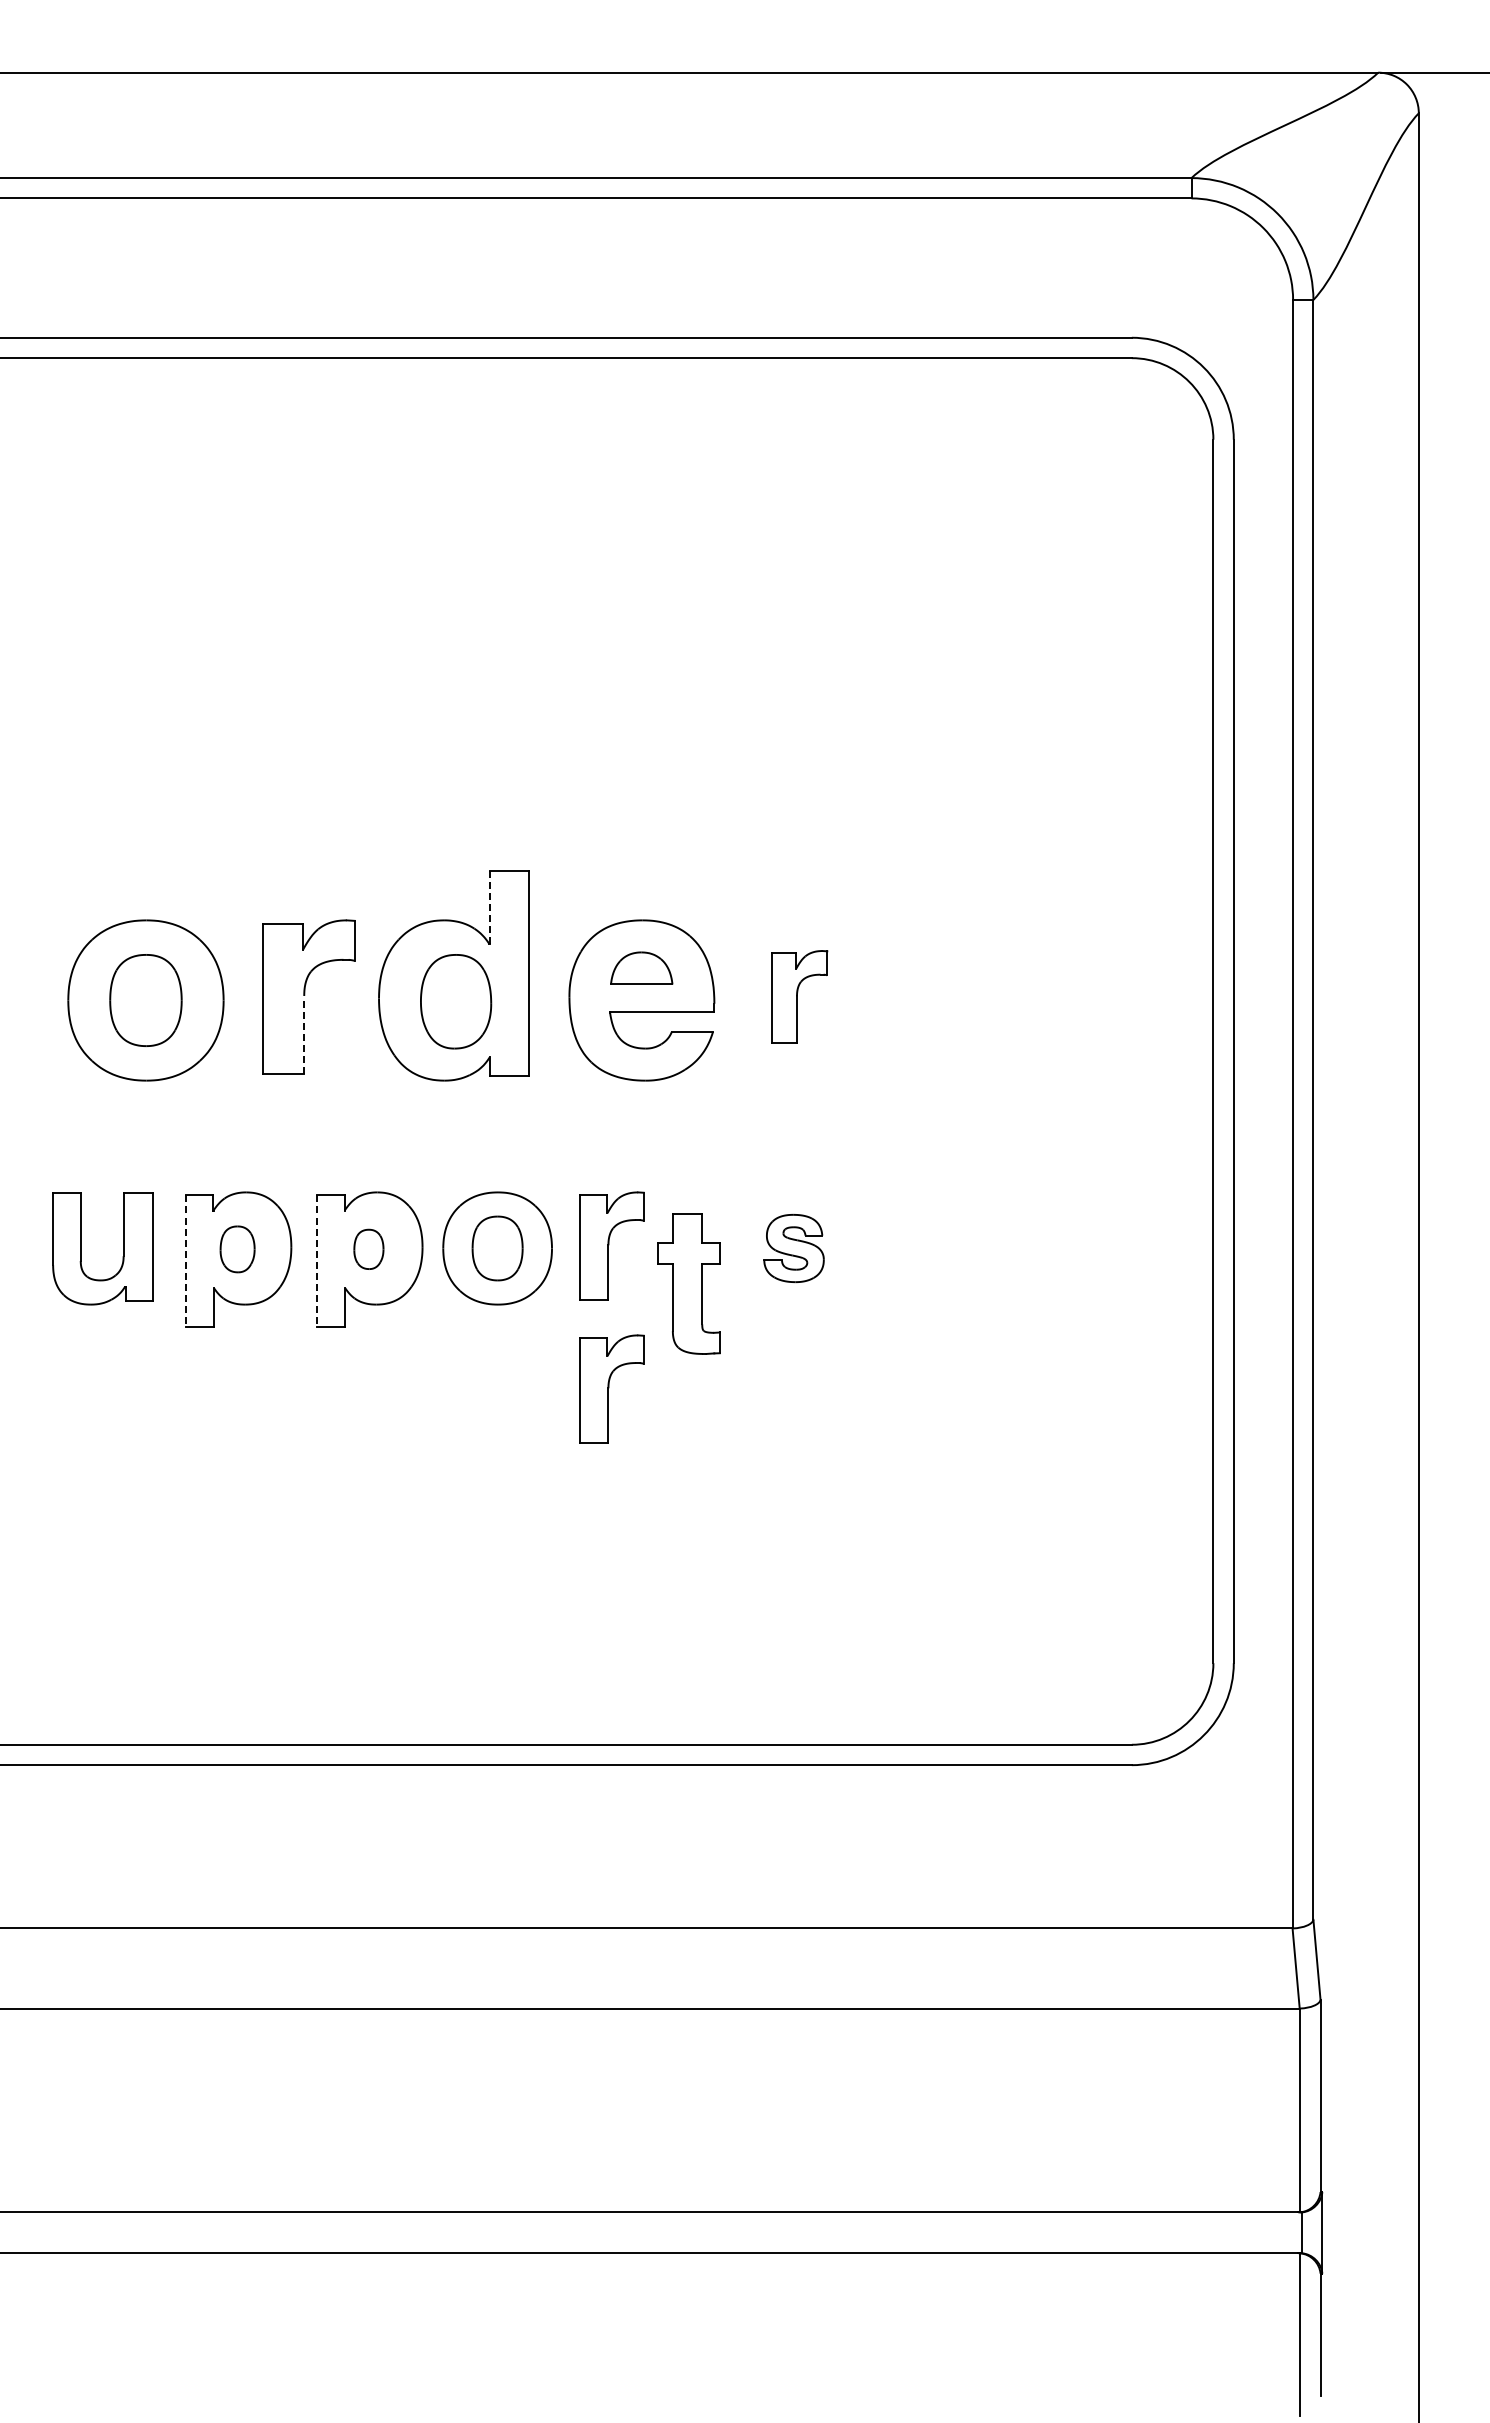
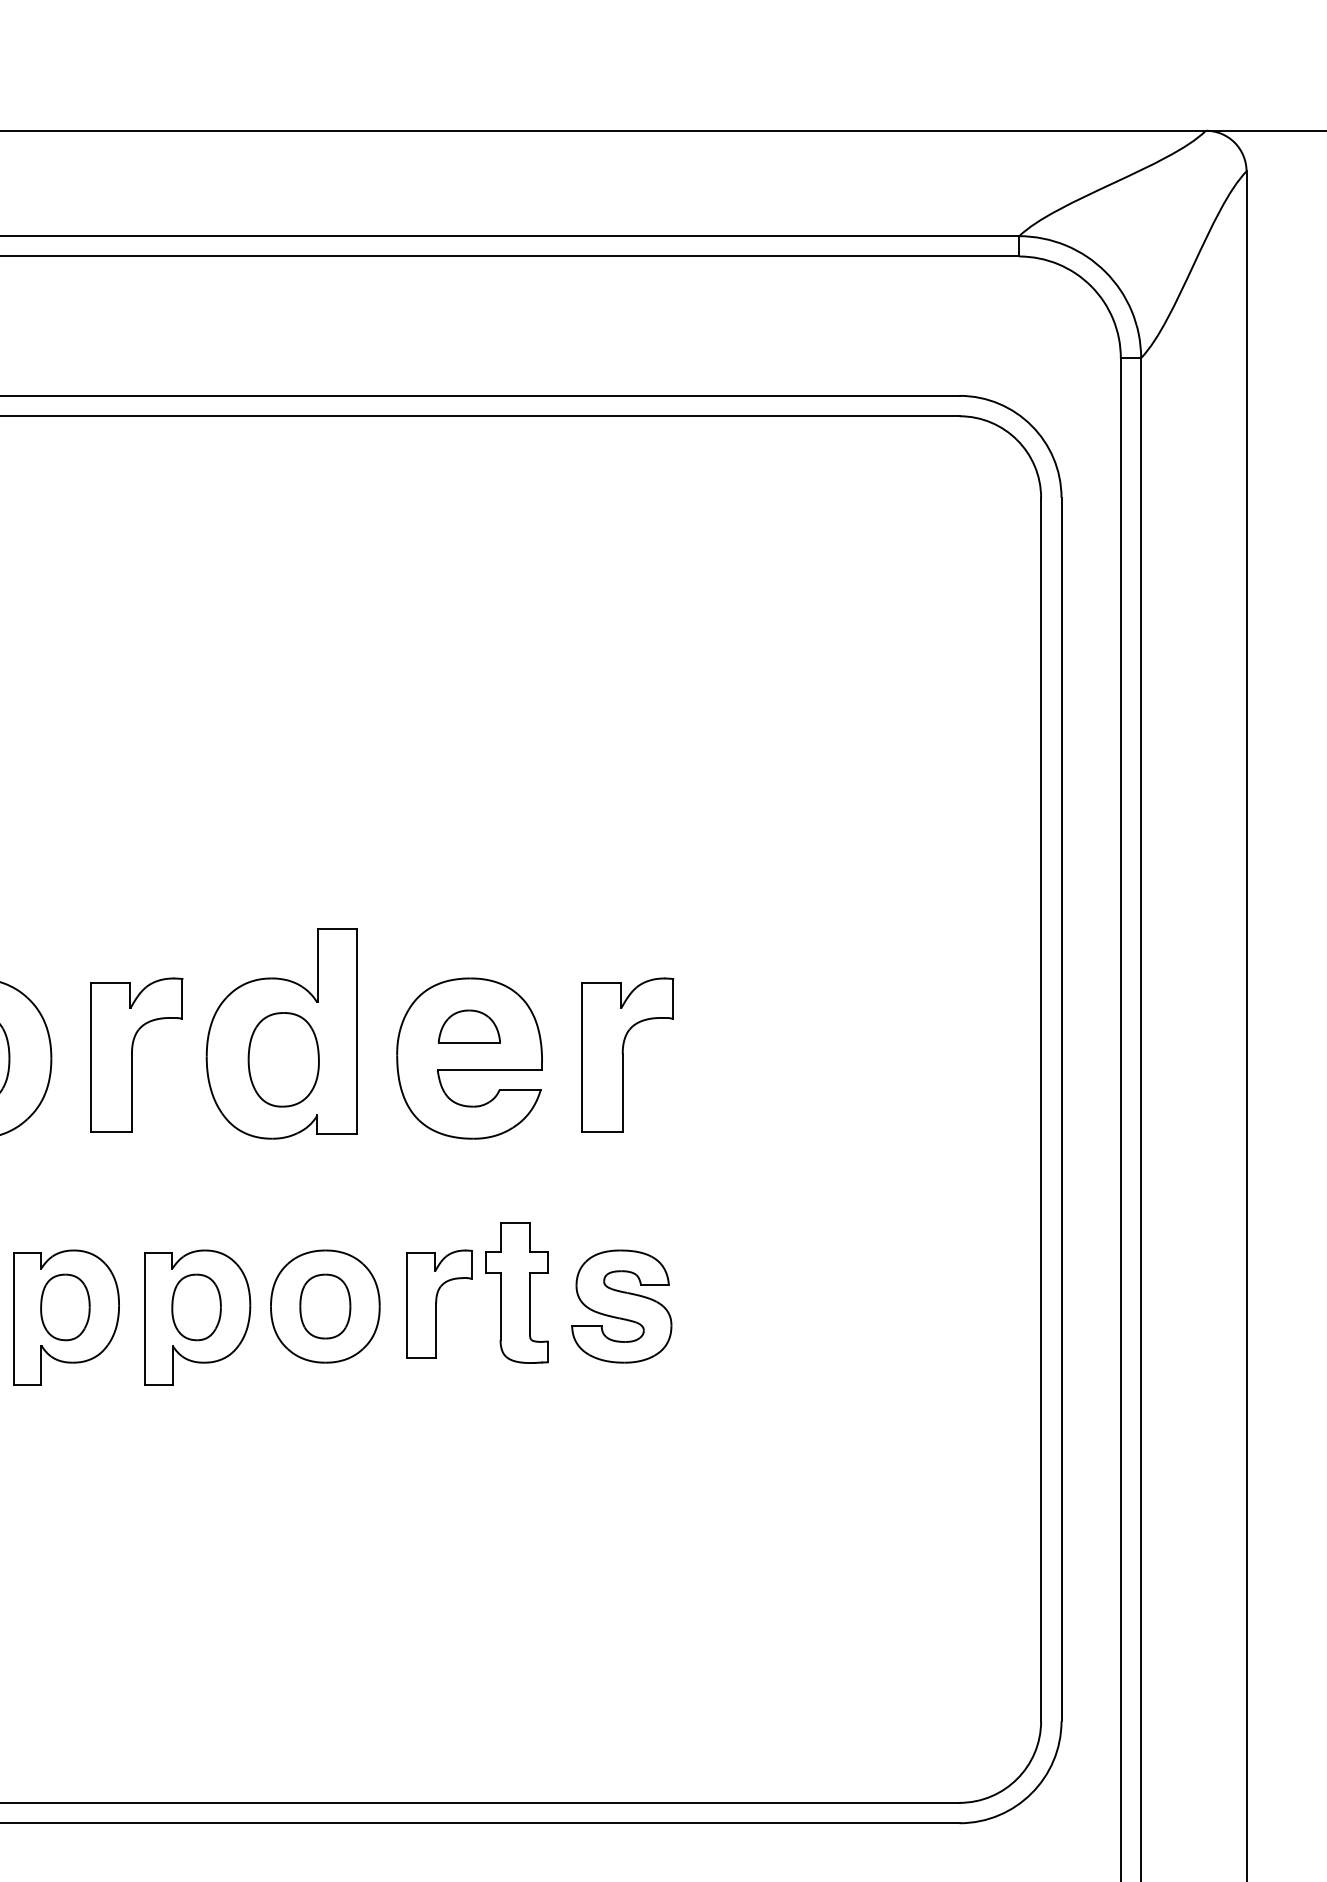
line: (489, 907) -> (317, 965), dashed -> solid
part: (799, 996) -> (627, 1054), size x1.67
line: (304, 1034) -> (132, 1092), dashed -> solid
part: (793, 1248) -> (621, 1306), size x1.67
part: (237, 1249) -> (65, 1307), size x1.43
part: (368, 1249) -> (196, 1307), size x1.67
line: (186, 1261) -> (14, 1319), dashed -> solid
line: (317, 1261) -> (145, 1319), dashed -> solid
part: (688, 1283) -> (516, 1292), moved
part: (611, 1388) -> (439, 1446), removed

